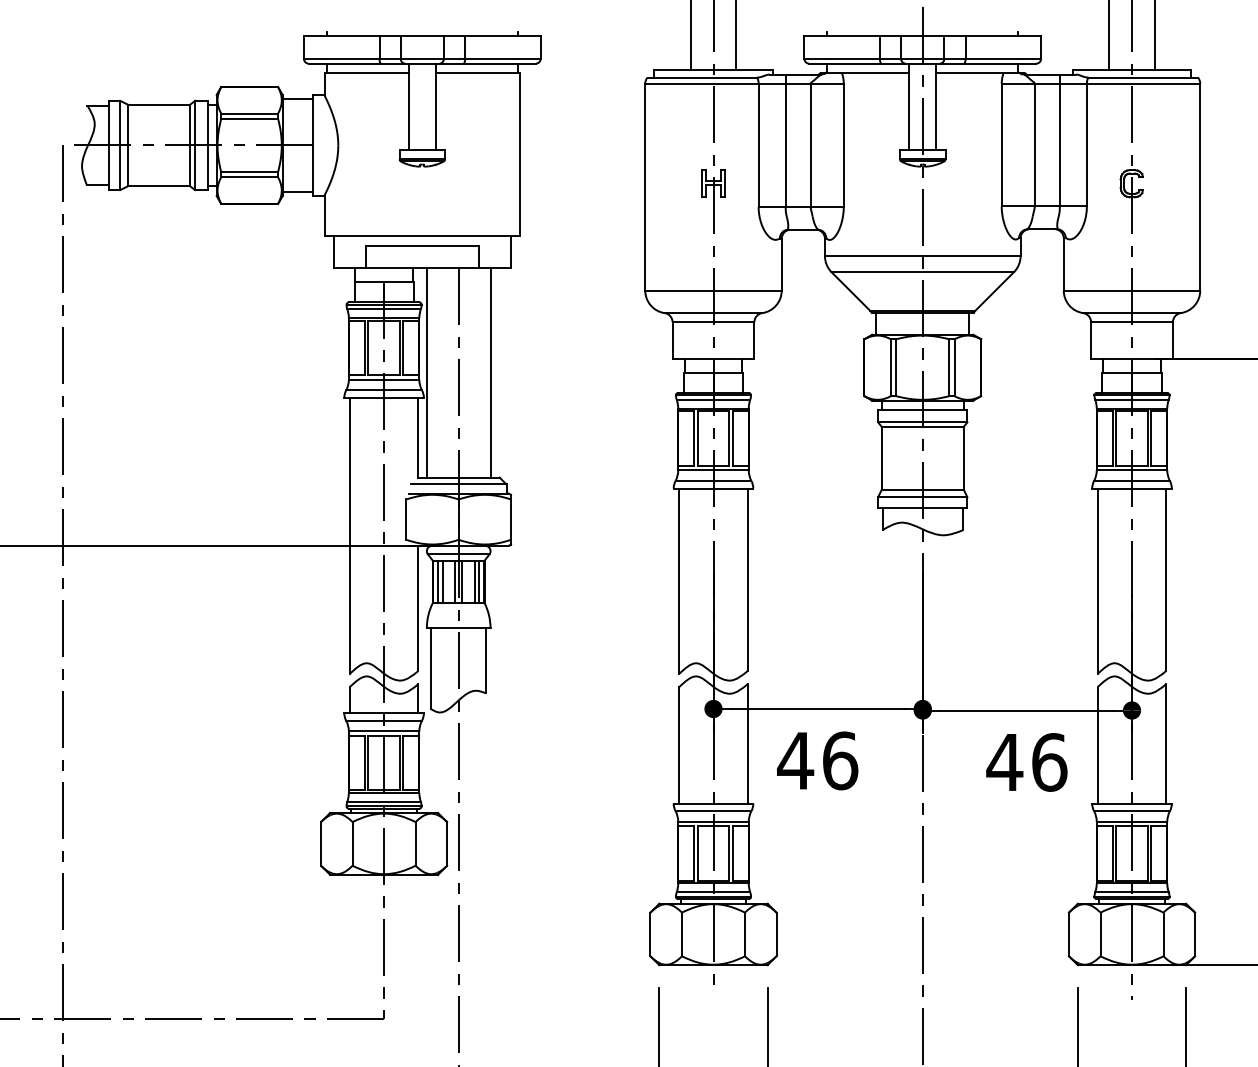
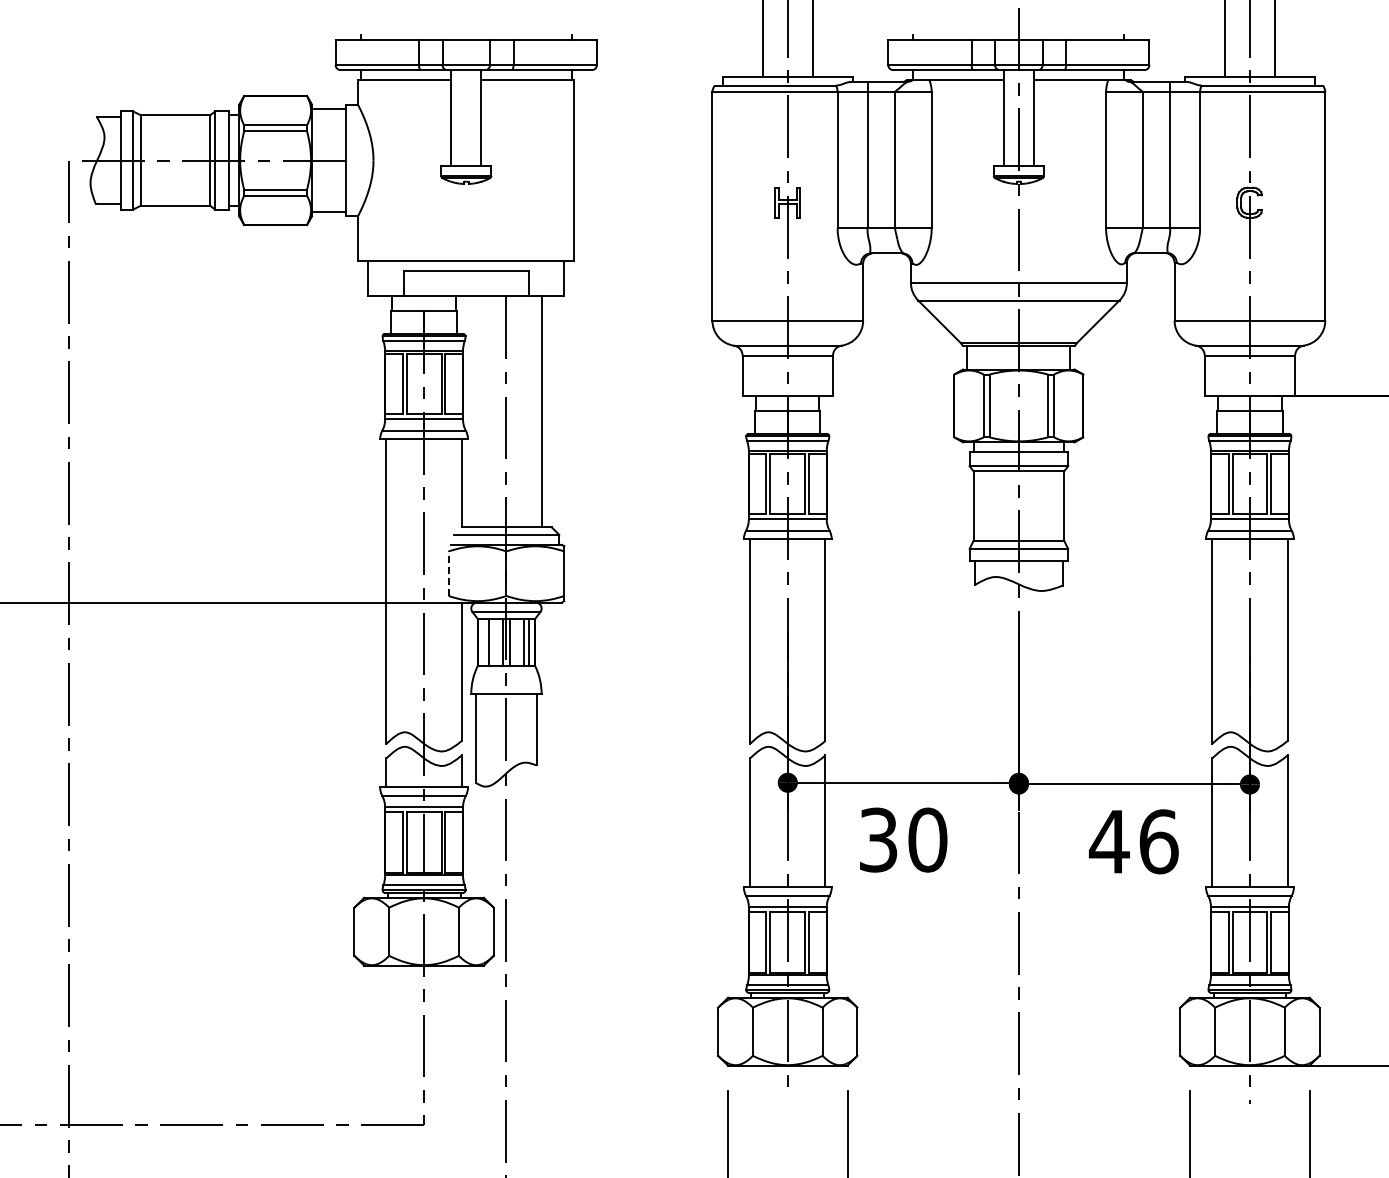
line: (427, 372) -> (471, 411), removed
line: (406, 519) -> (448, 573), solid -> dashed
line: (437, 581) -> (483, 641), removed
text: (817, 760) -> (902, 839), 46 -> 30

